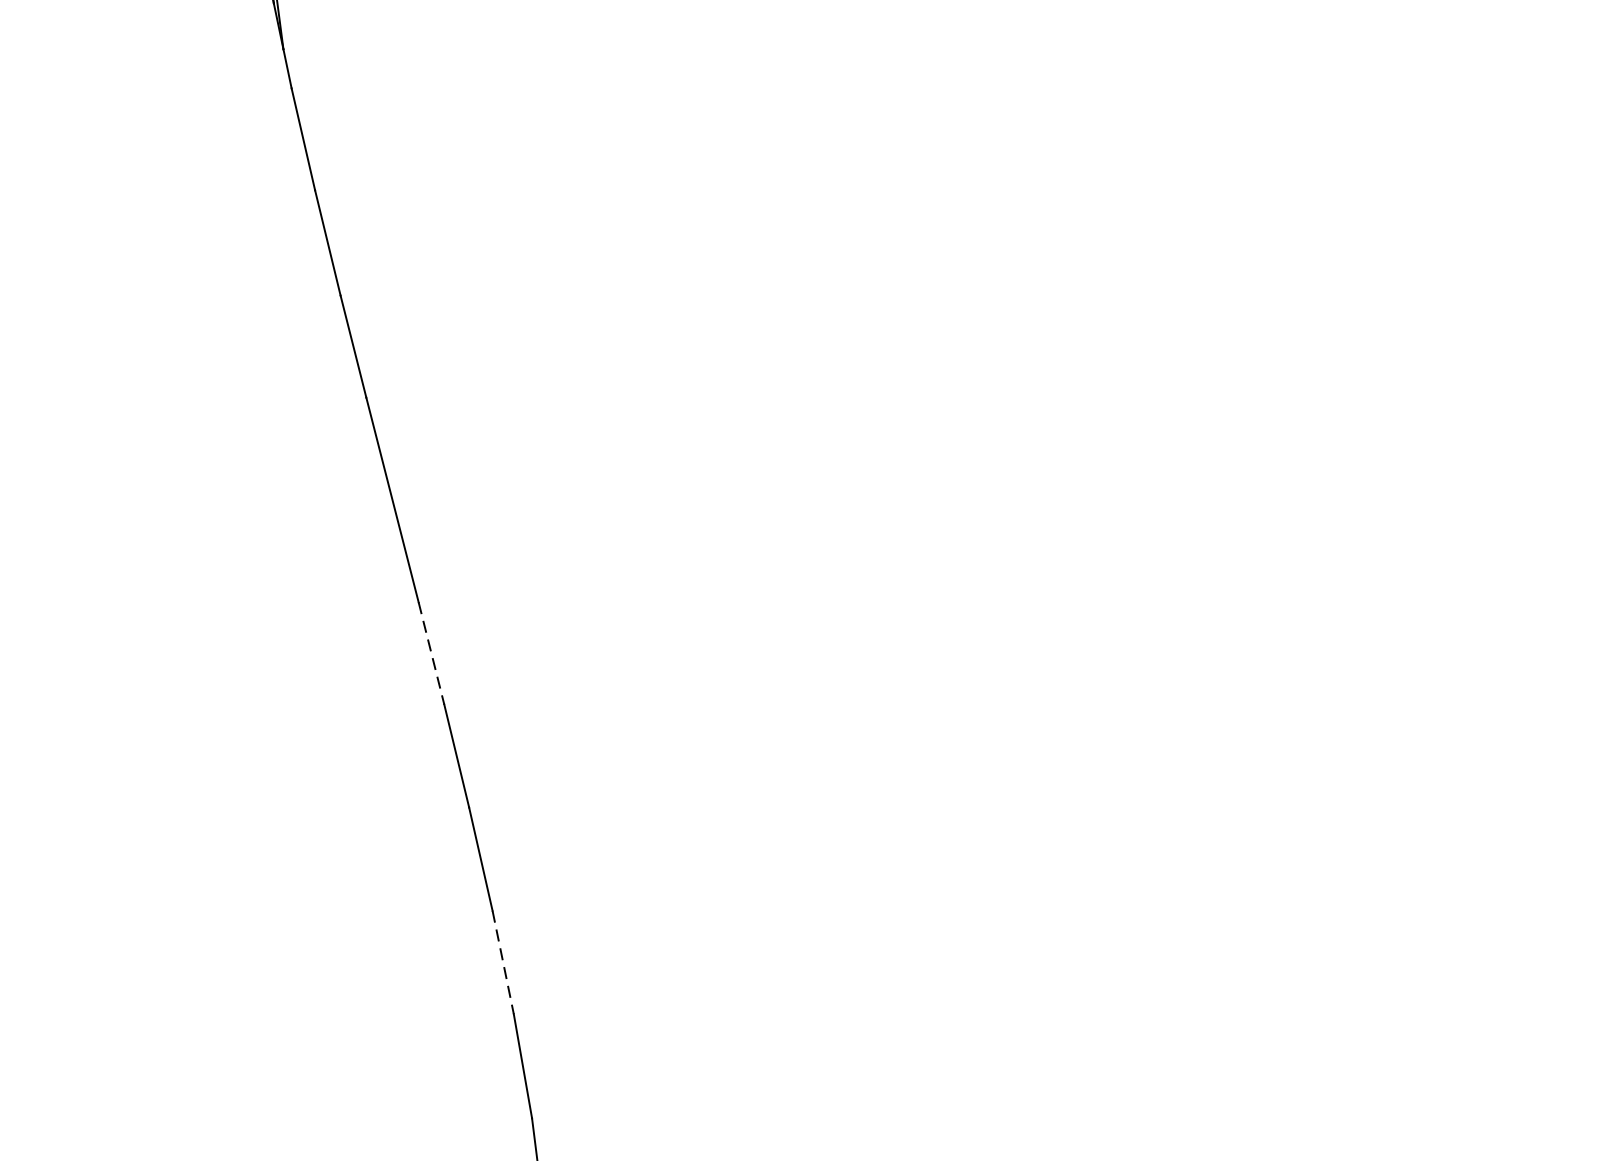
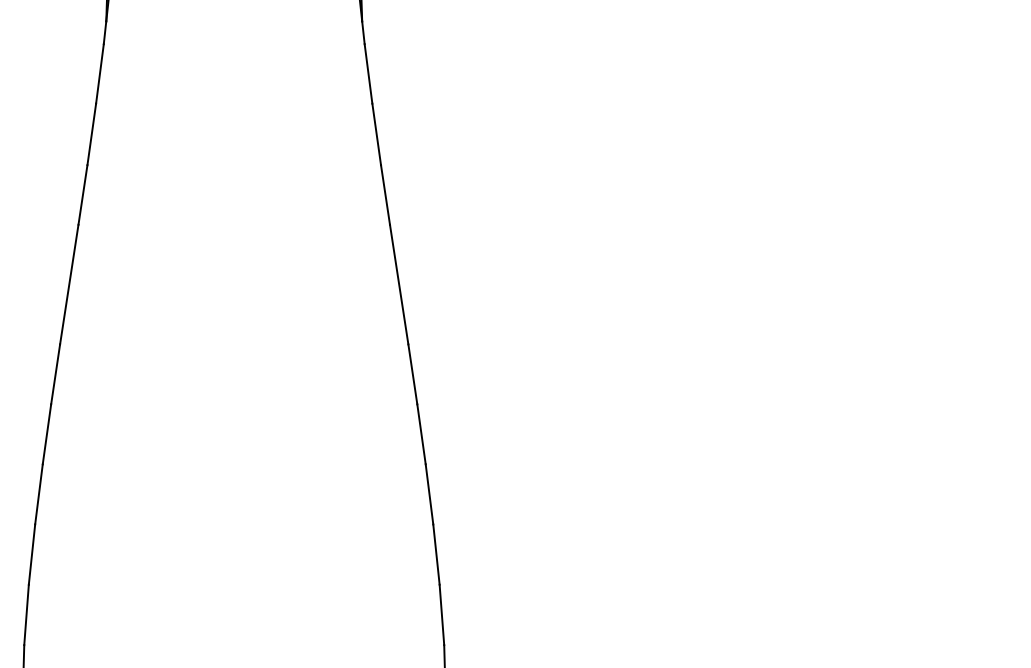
line: (430, 653) -> (412, 374), dashed -> solid
line: (503, 964) -> (436, 555), dashed -> solid

